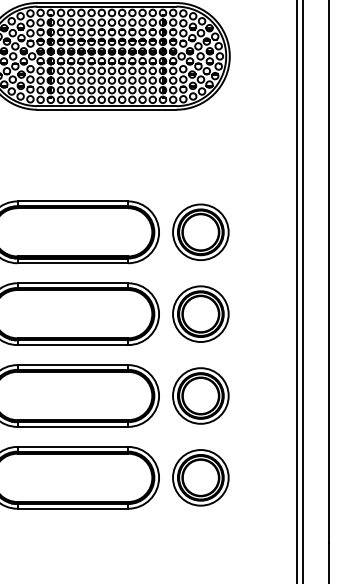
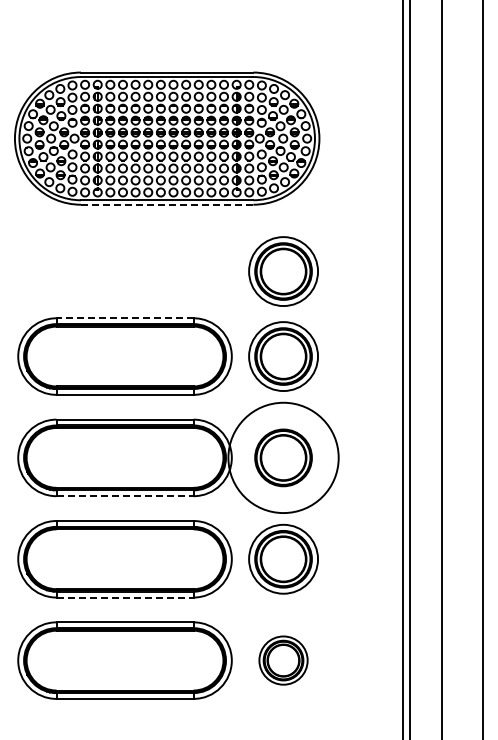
line: (107, 109) -> (167, 204), solid -> dashed
part: (200, 163) -> (283, 271), added
line: (73, 201) -> (125, 318), solid -> dashed
circle: (200, 313) -> (283, 457), size x1.6
line: (73, 345) -> (125, 496), solid -> dashed
line: (73, 426) -> (125, 597), solid -> dashed
part: (200, 477) -> (283, 660), size x0.7

